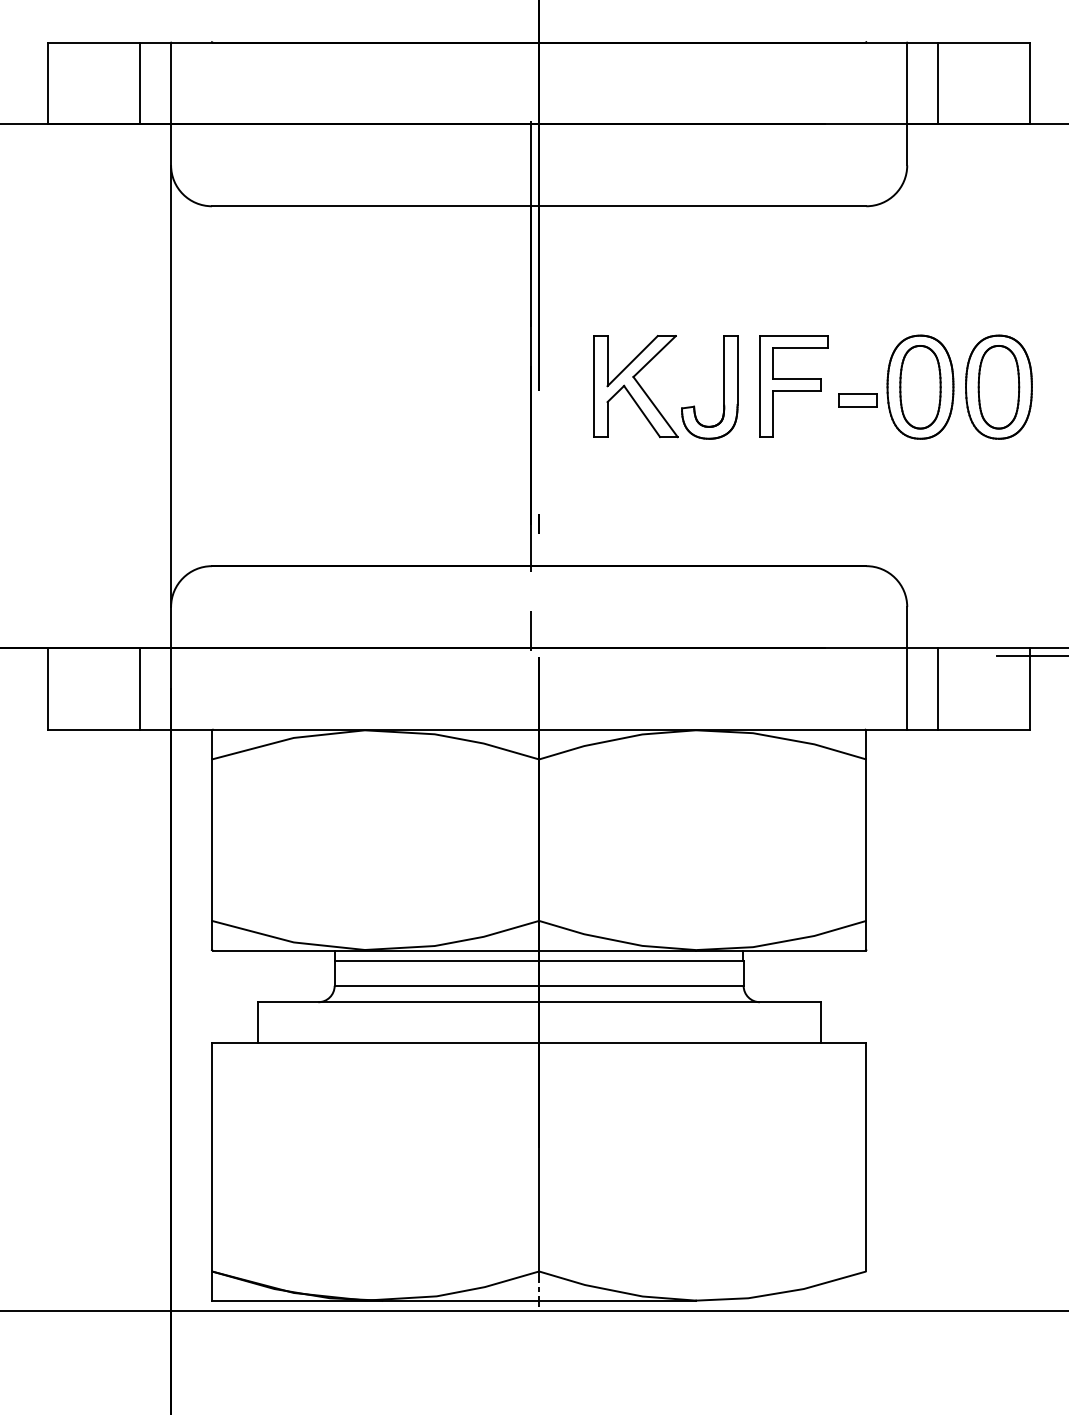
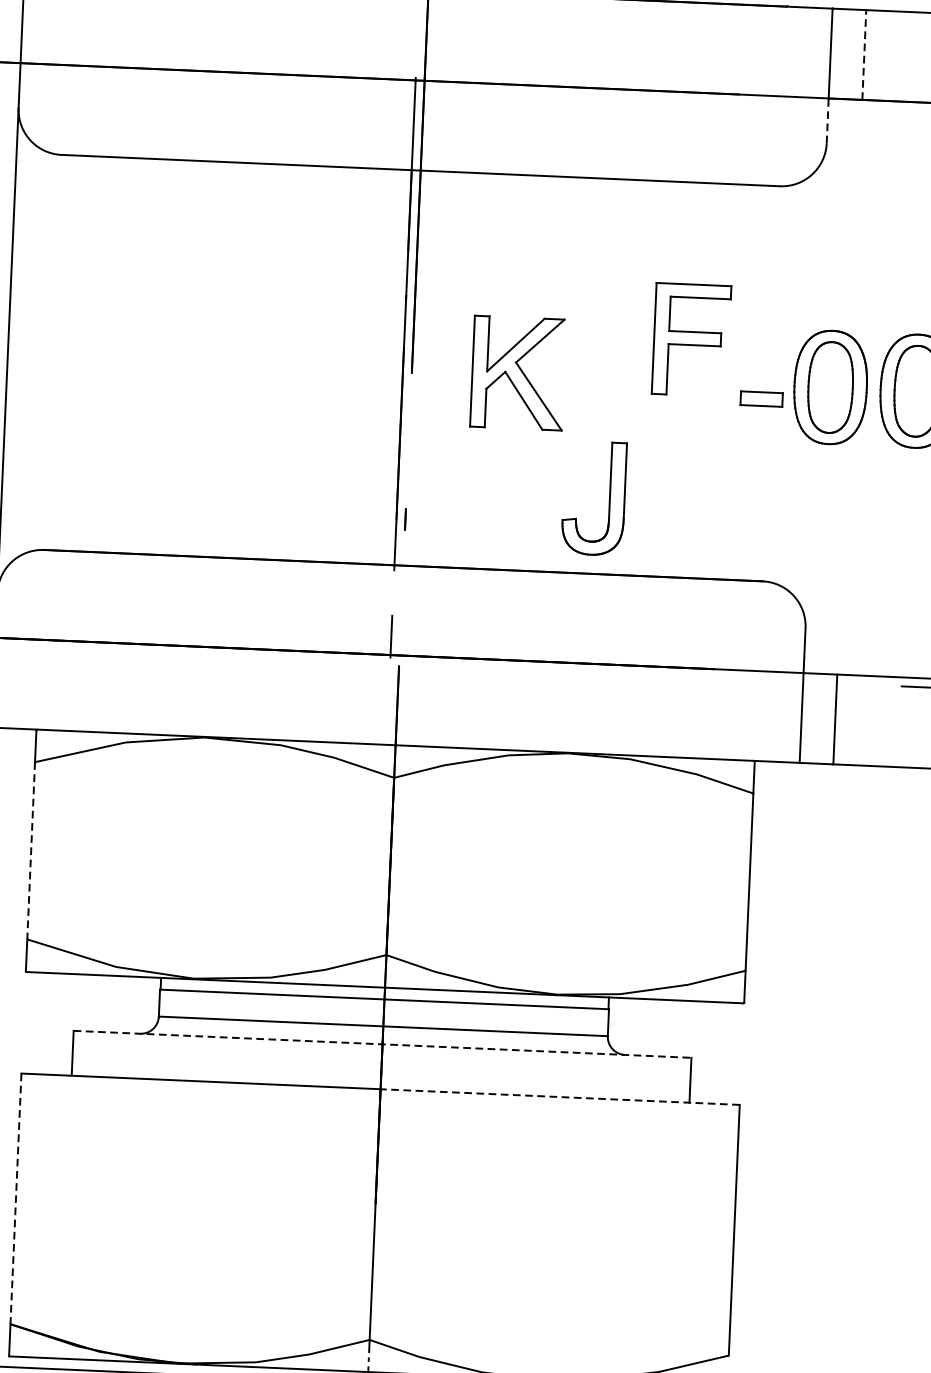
line: (937, 83) -> (863, 54), solid -> dashed
line: (907, 144) -> (828, 120), solid -> dashed
part: (793, 386) -> (690, 339), moved
part: (723, 387) -> (609, 499), moved
line: (211, 840) -> (30, 851), solid -> dashed
line: (539, 1002) -> (382, 1044), solid -> dashed
line: (702, 1043) -> (559, 1097), solid -> dashed
line: (211, 1157) -> (15, 1199), solid -> dashed

